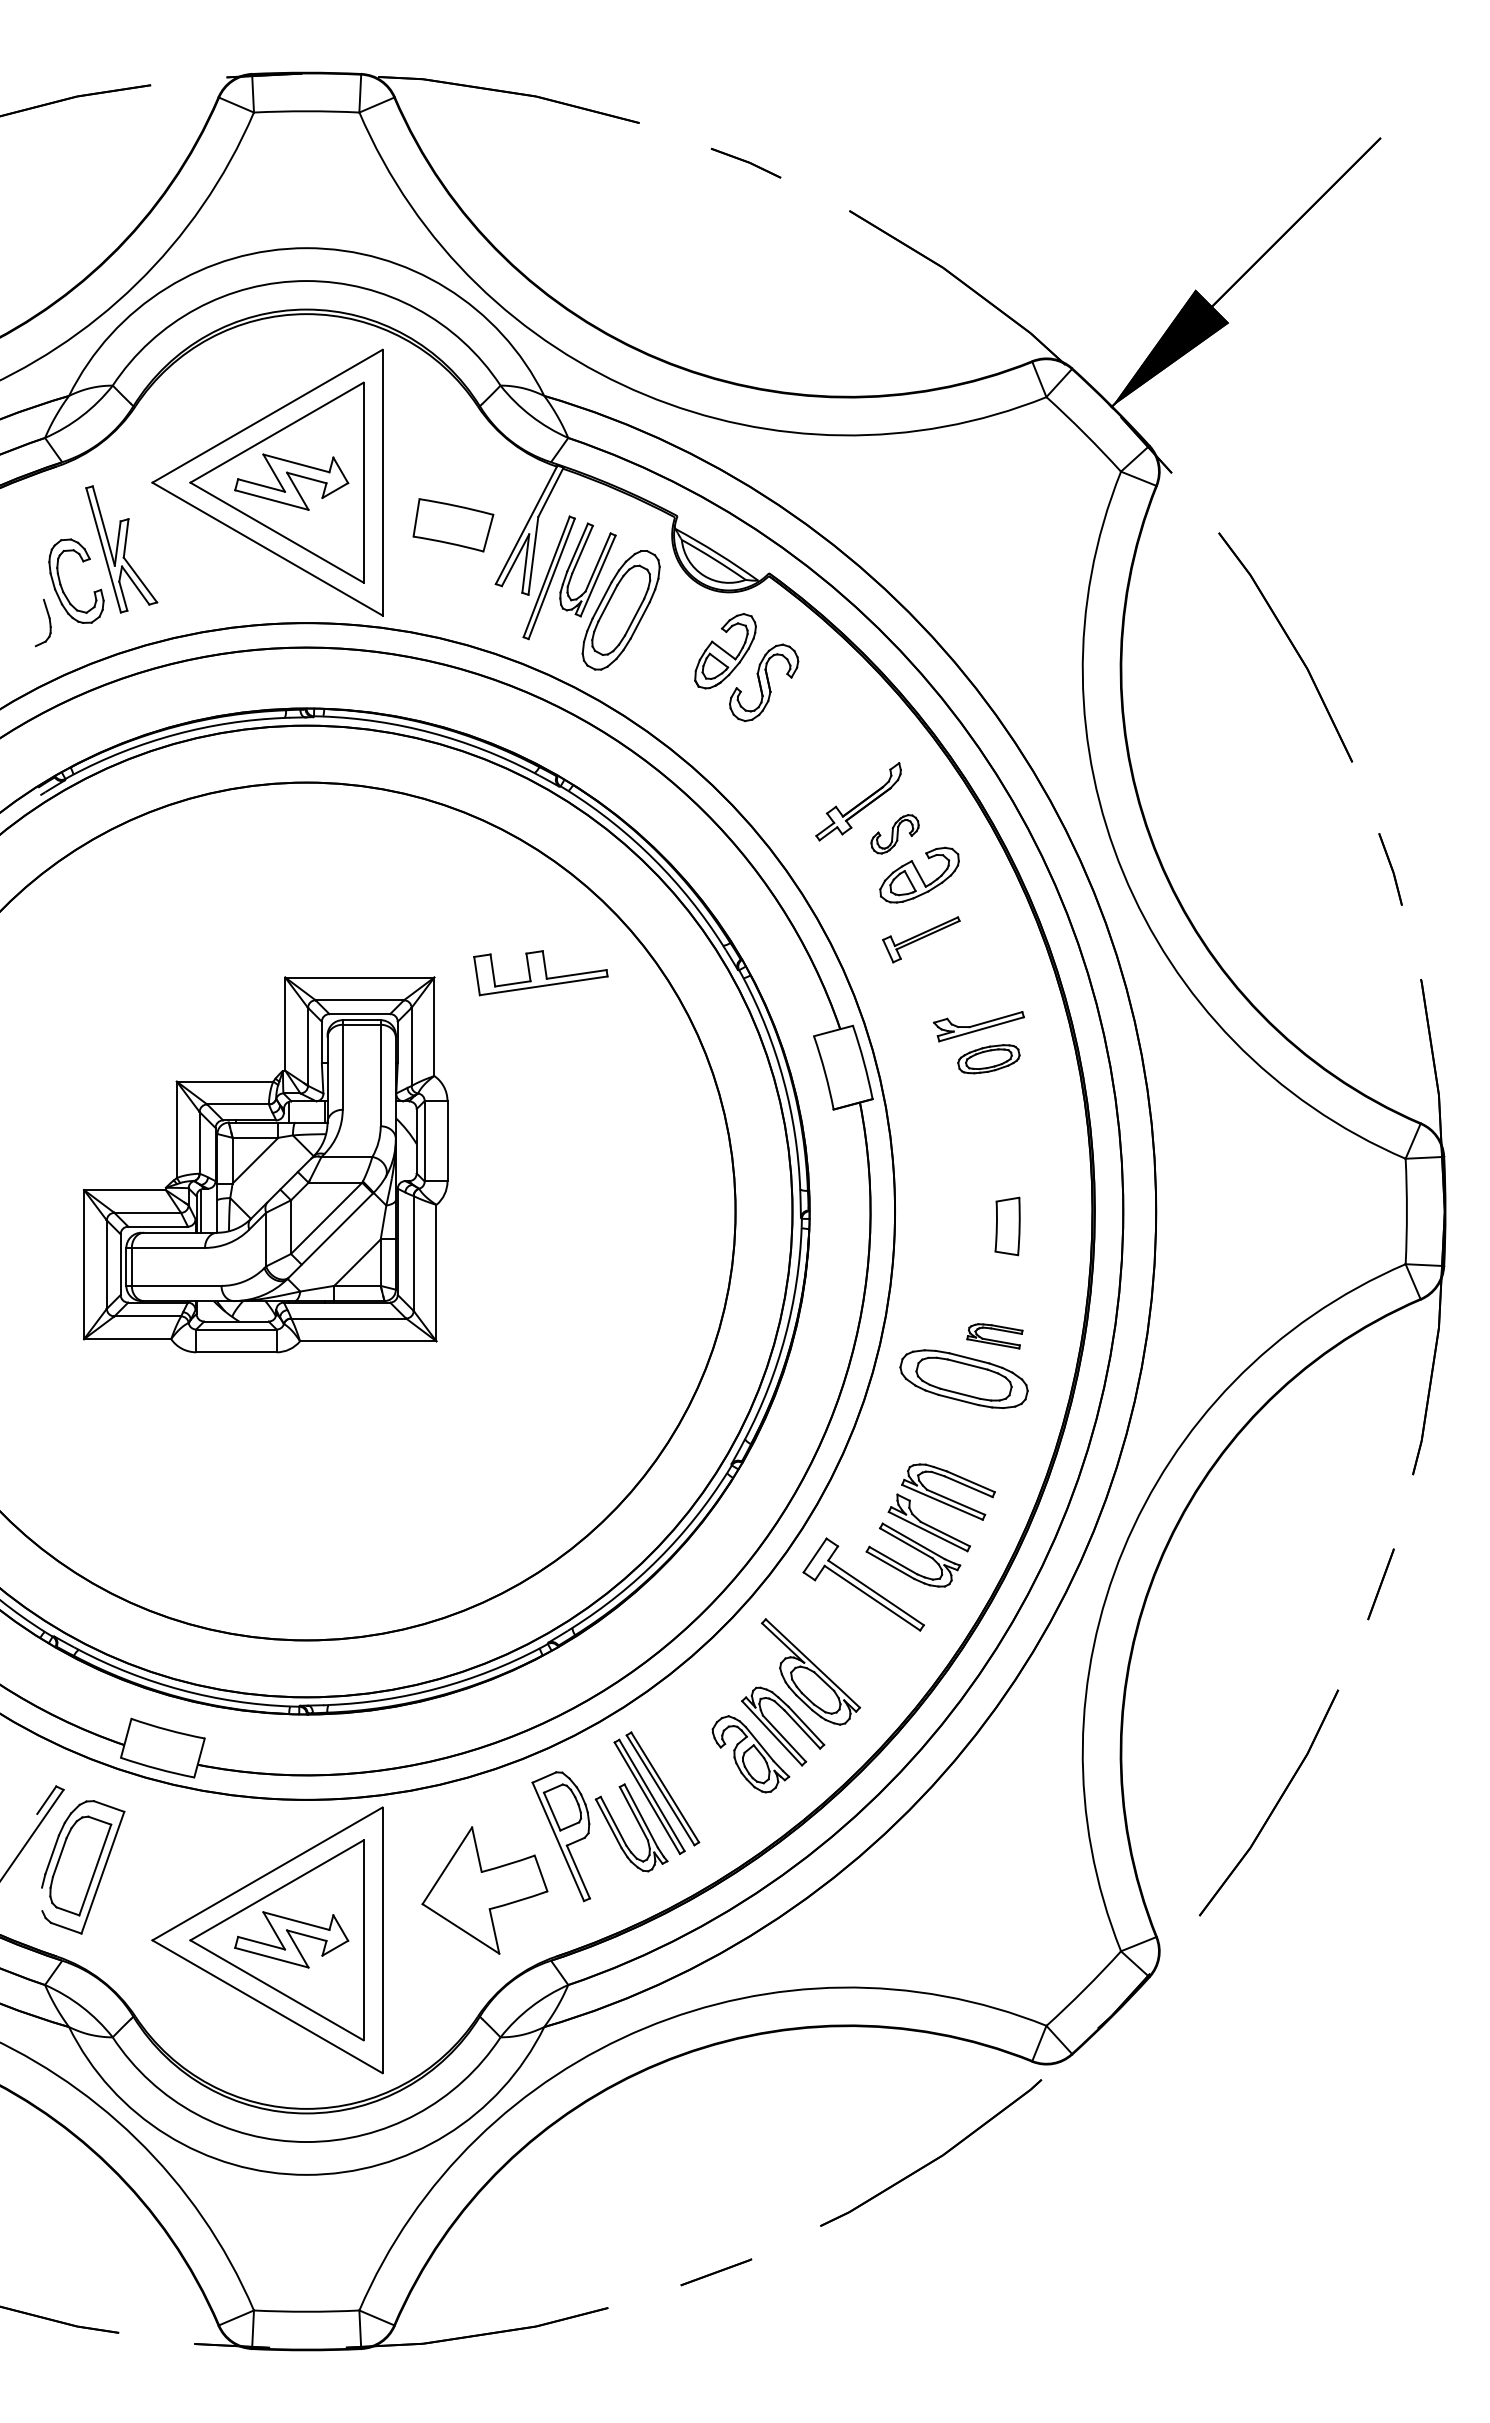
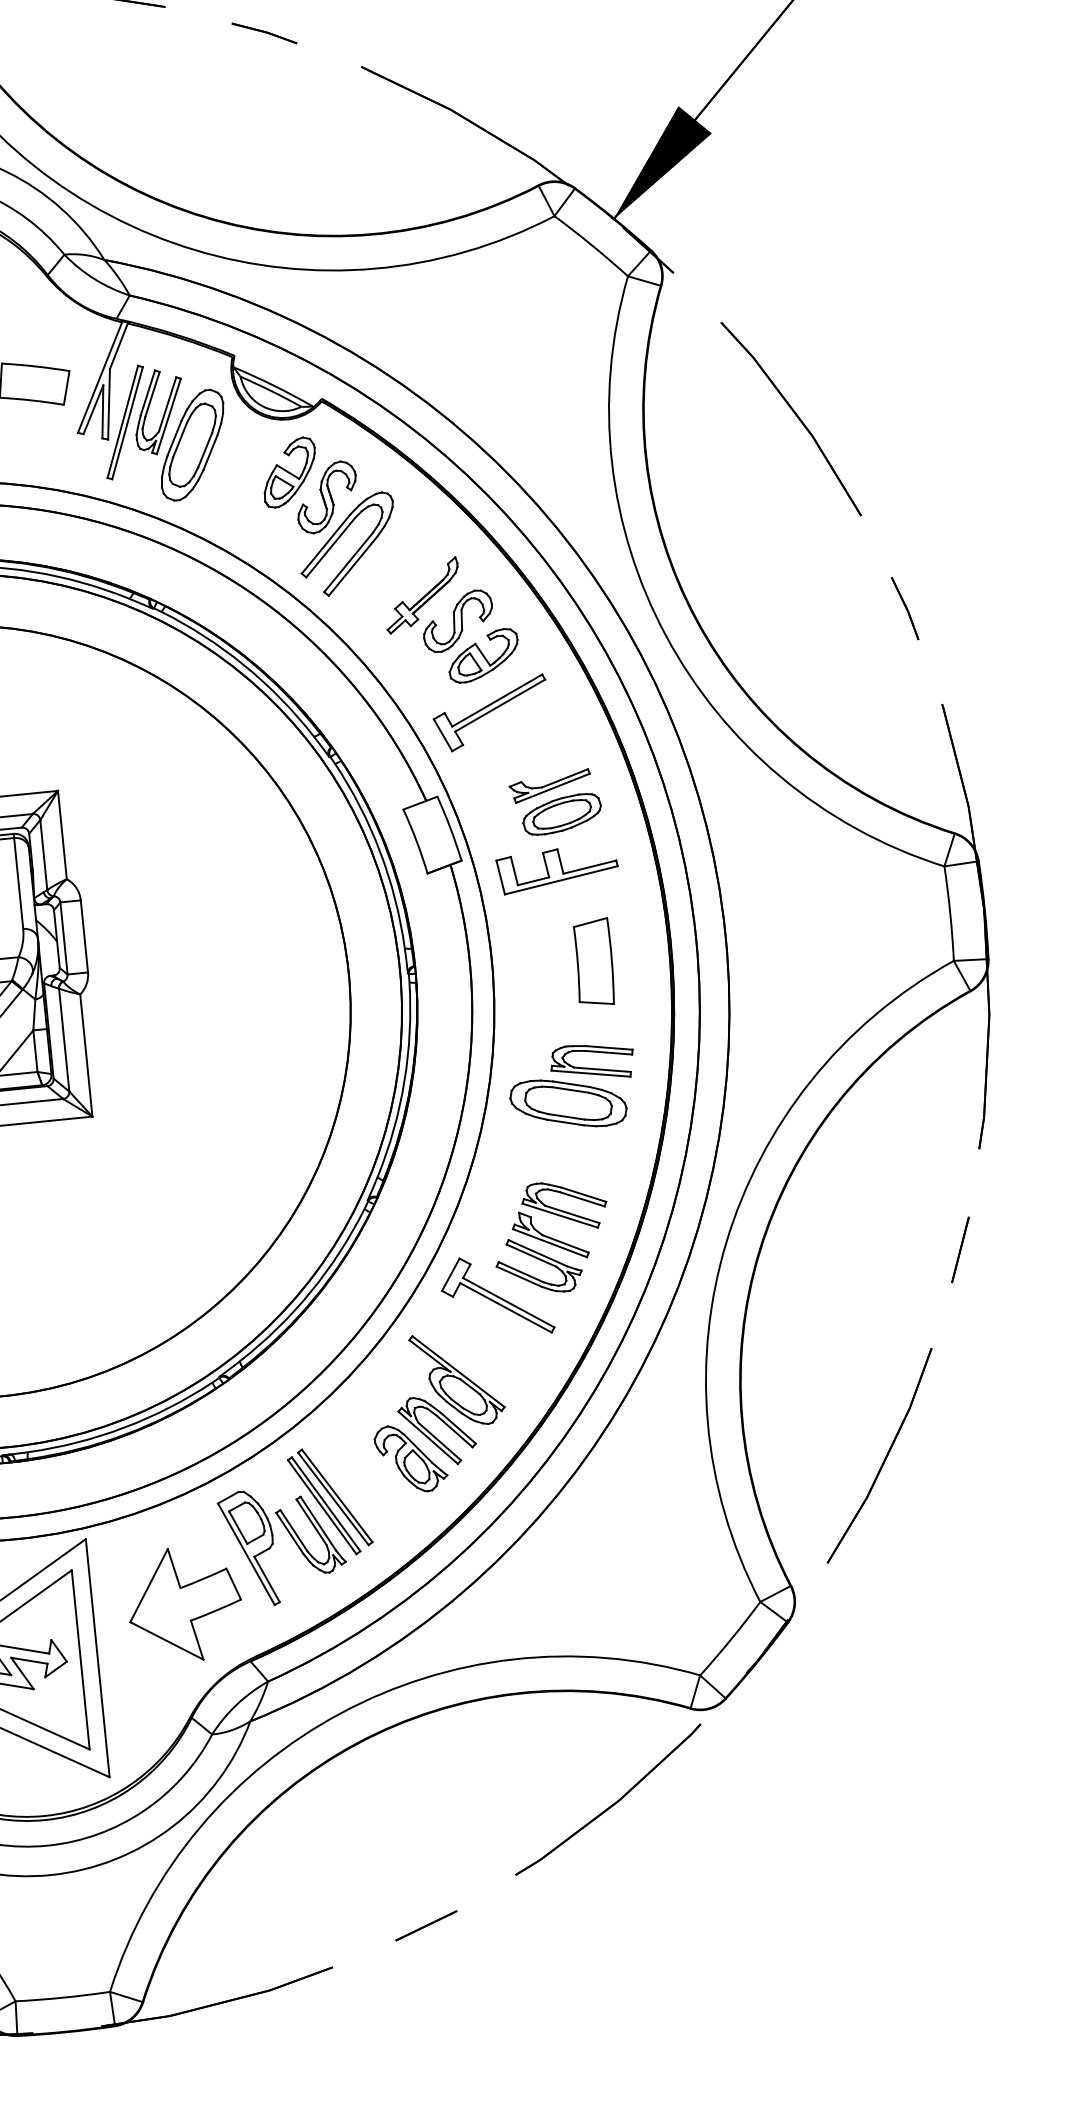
part: (773, 729) -> (339, 538), added
part: (894, 834) -> (457, 621), size x1.67
part: (921, 939) -> (491, 713), size x1.67
part: (540, 973) -> (557, 869), moved
part: (988, 1059) -> (561, 814), size x1.43
part: (1007, 1226) -> (593, 962), size x1.67
part: (994, 1336) -> (591, 1062), size x1.67

